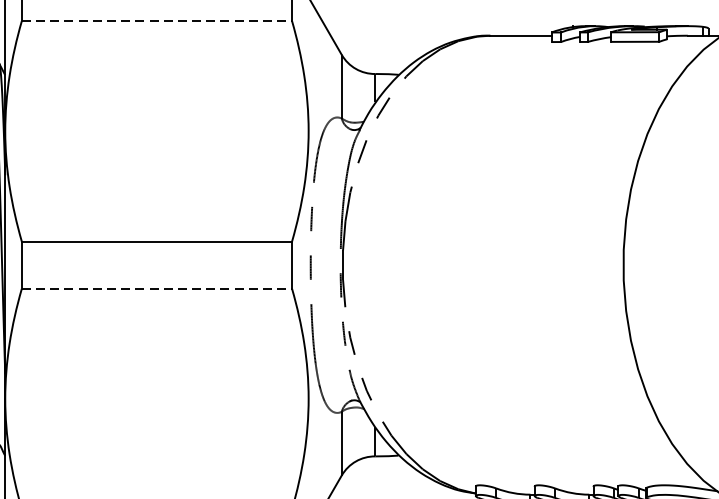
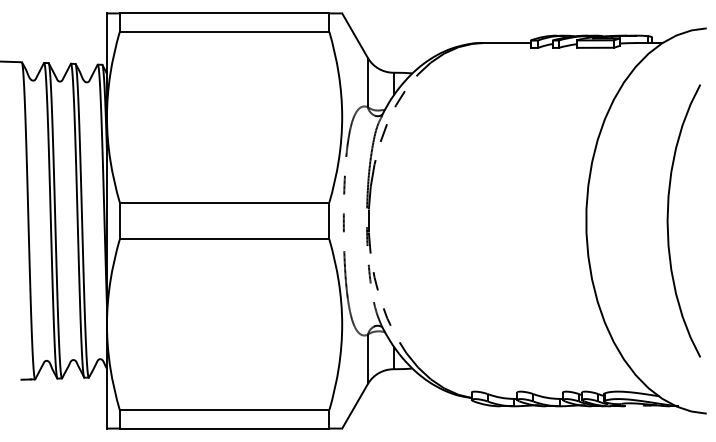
line: (156, 20) -> (224, 31), dashed -> solid
line: (156, 289) -> (224, 239), dashed -> solid

